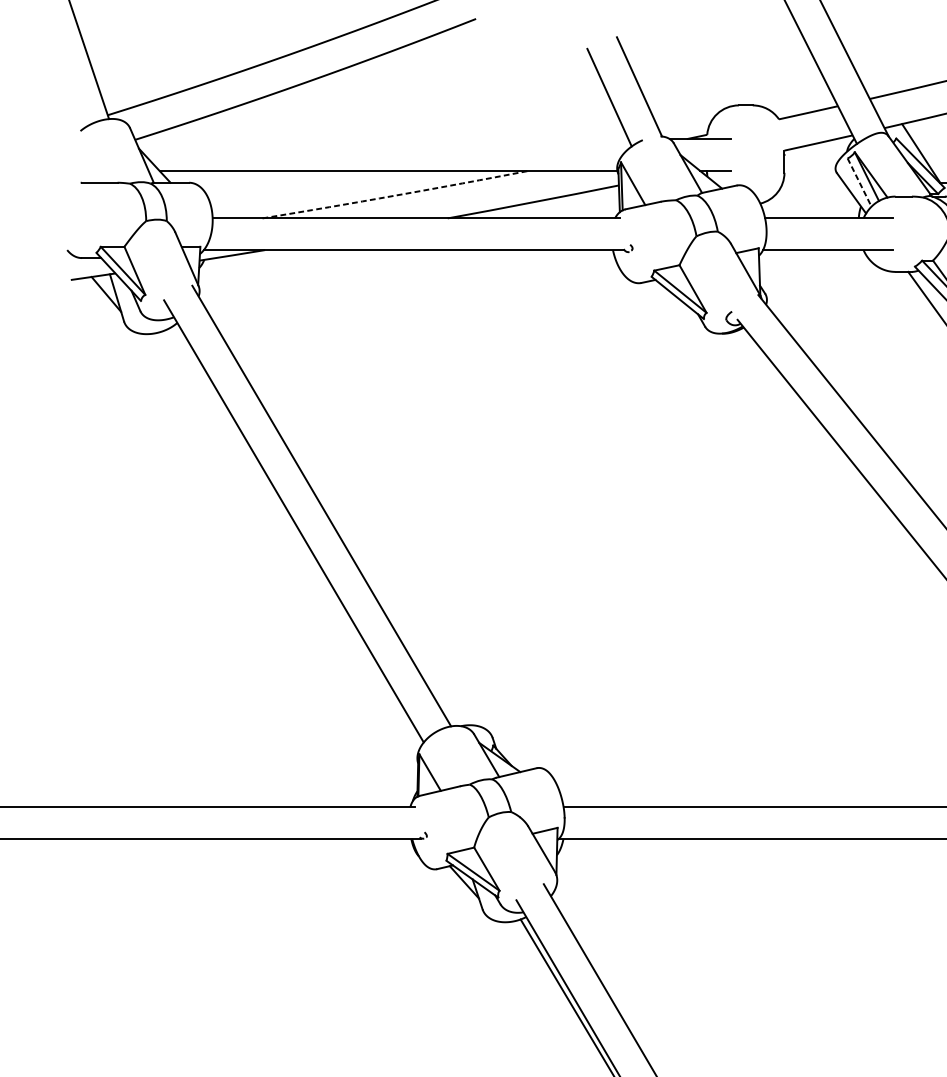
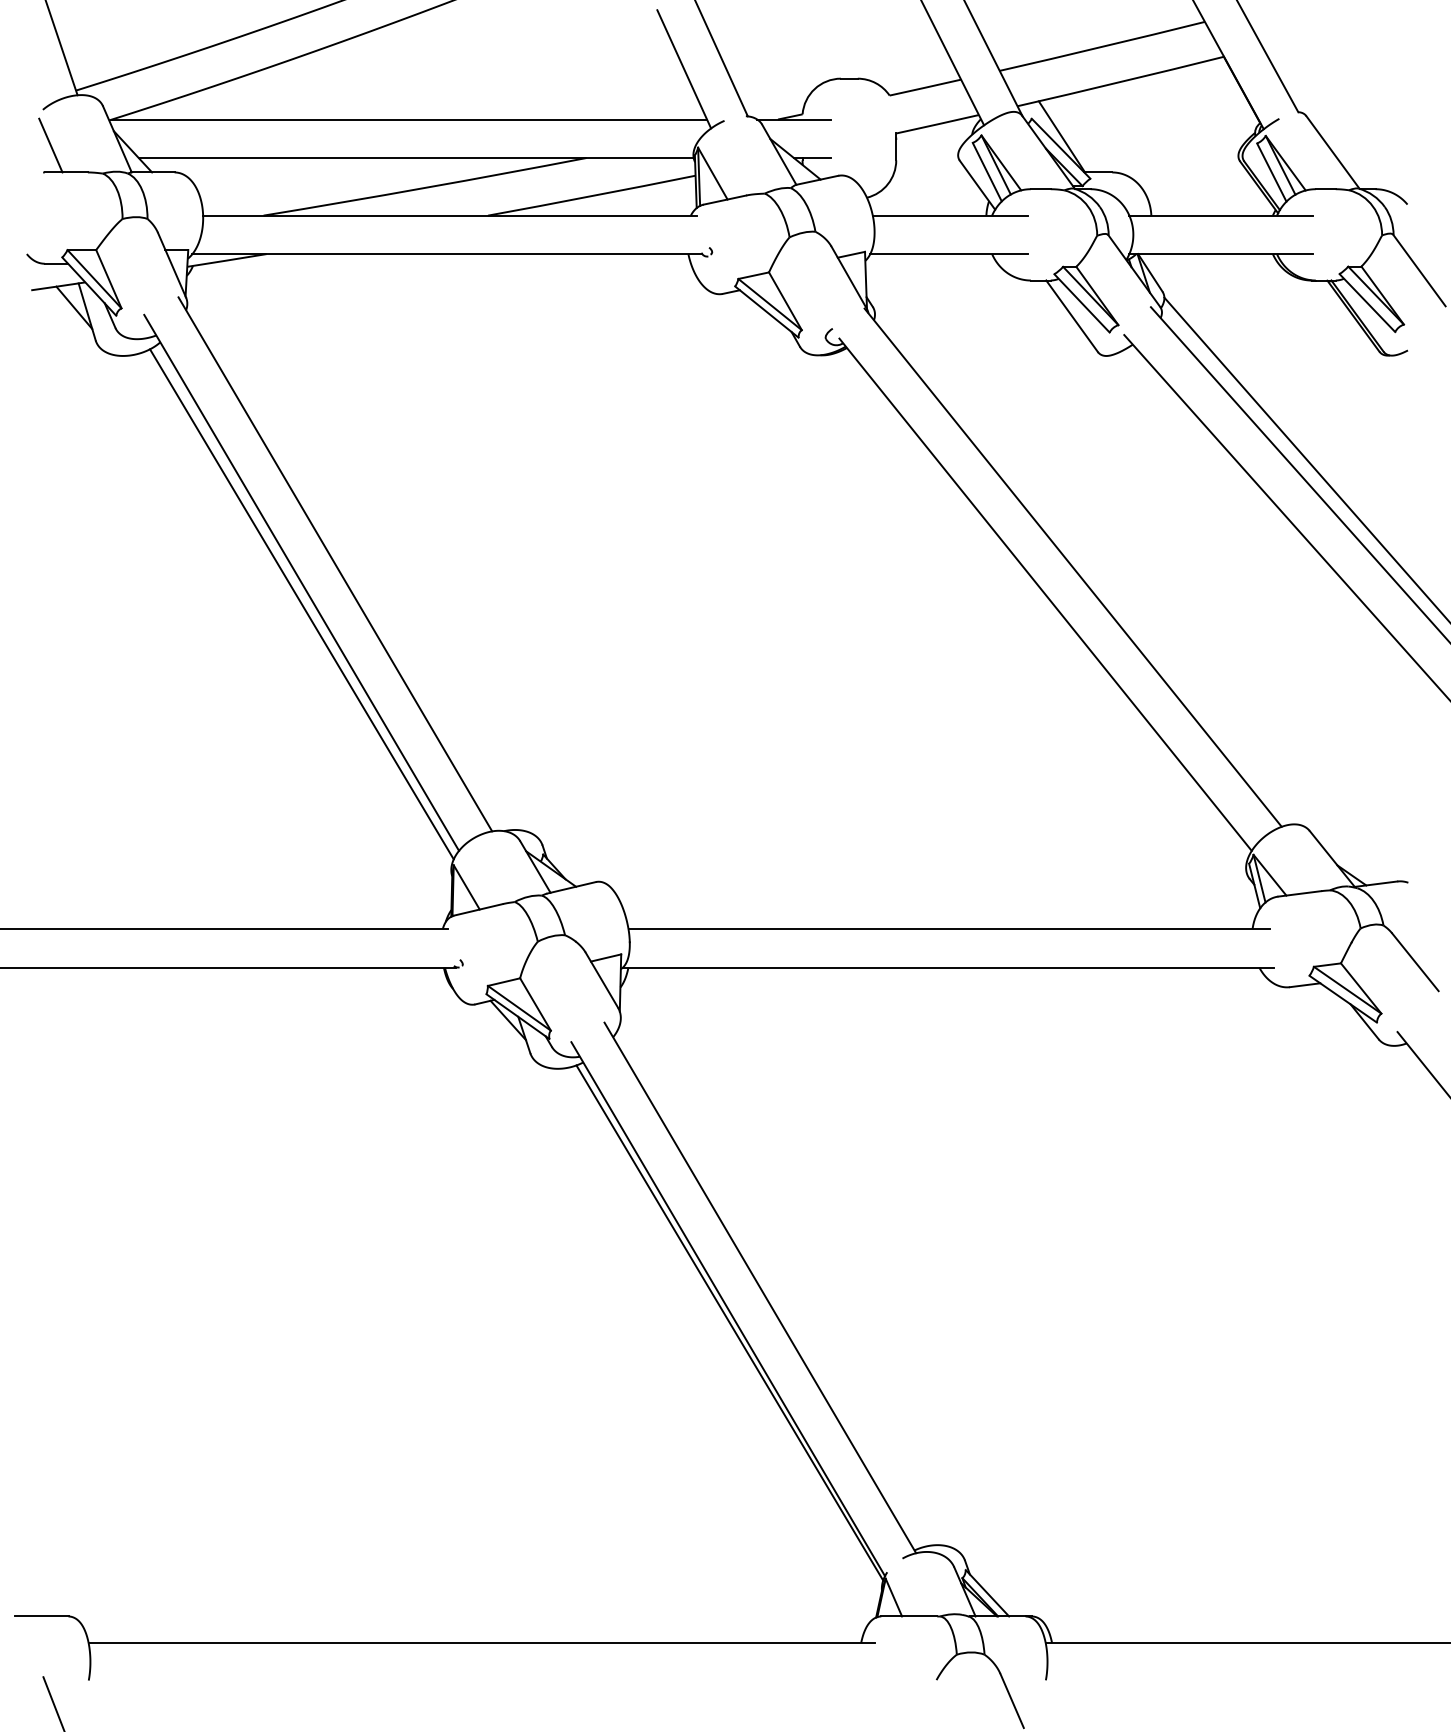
line: (382, 139) -> (409, 119), added
line: (86, 160) -> (50, 145), added
line: (859, 182) -> (987, 172), dashed -> solid
arc: (396, 195) -> (425, 187), dashed -> solid
line: (293, 539) -> (301, 604), added

